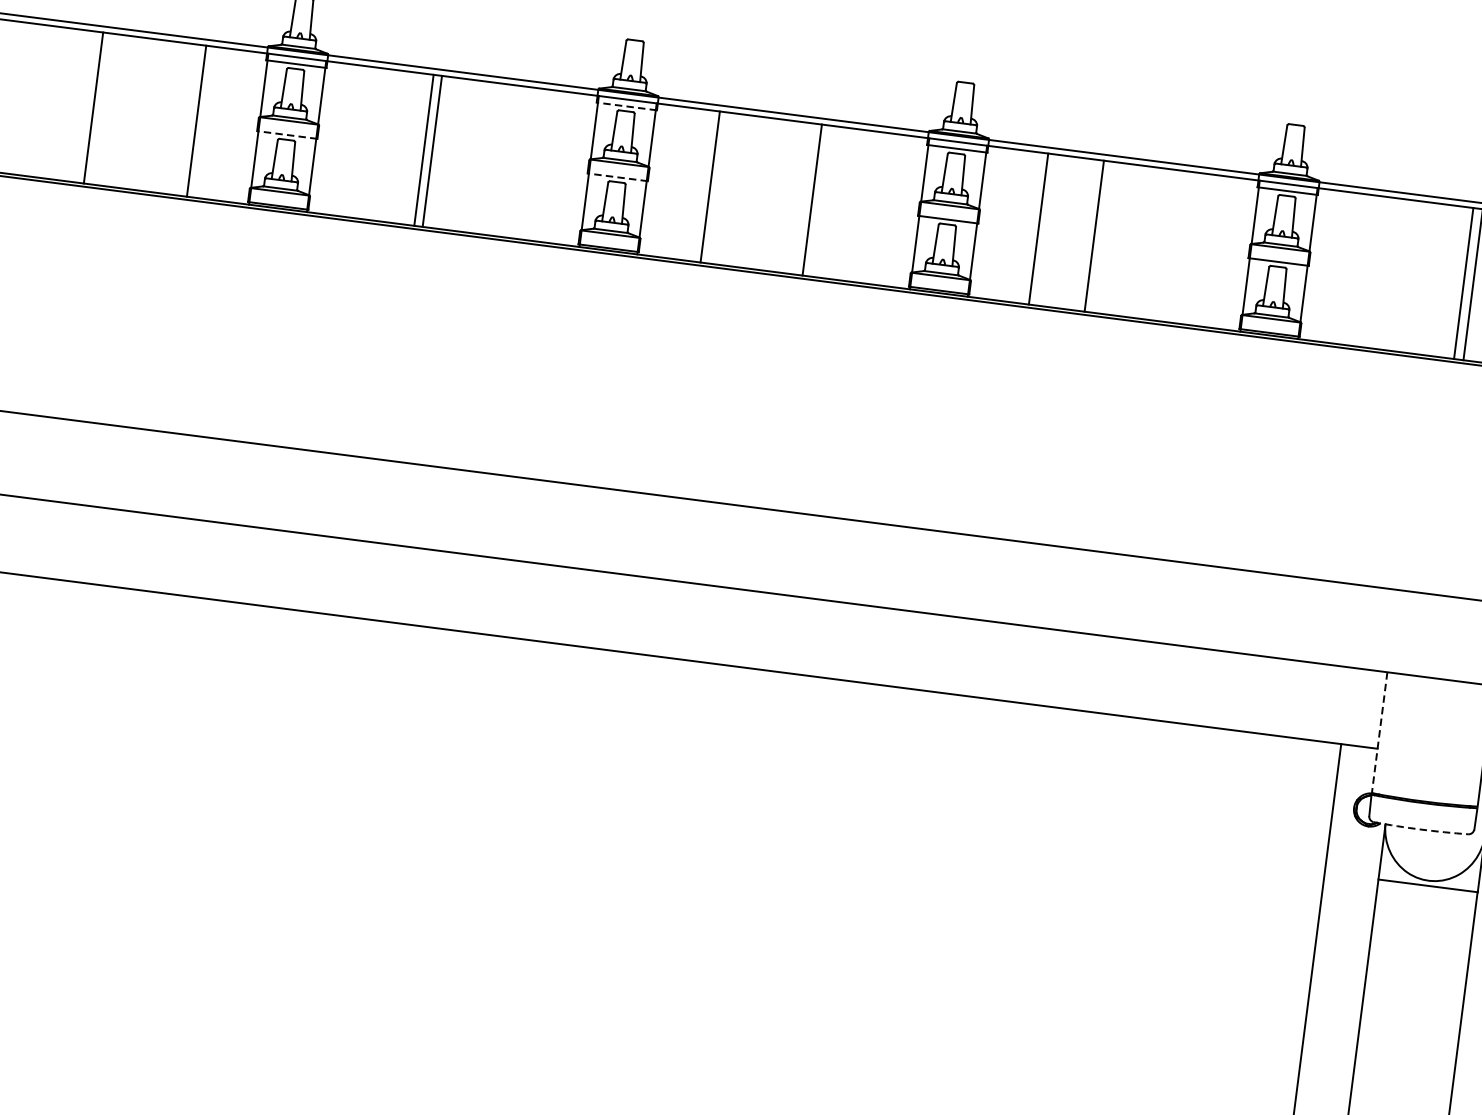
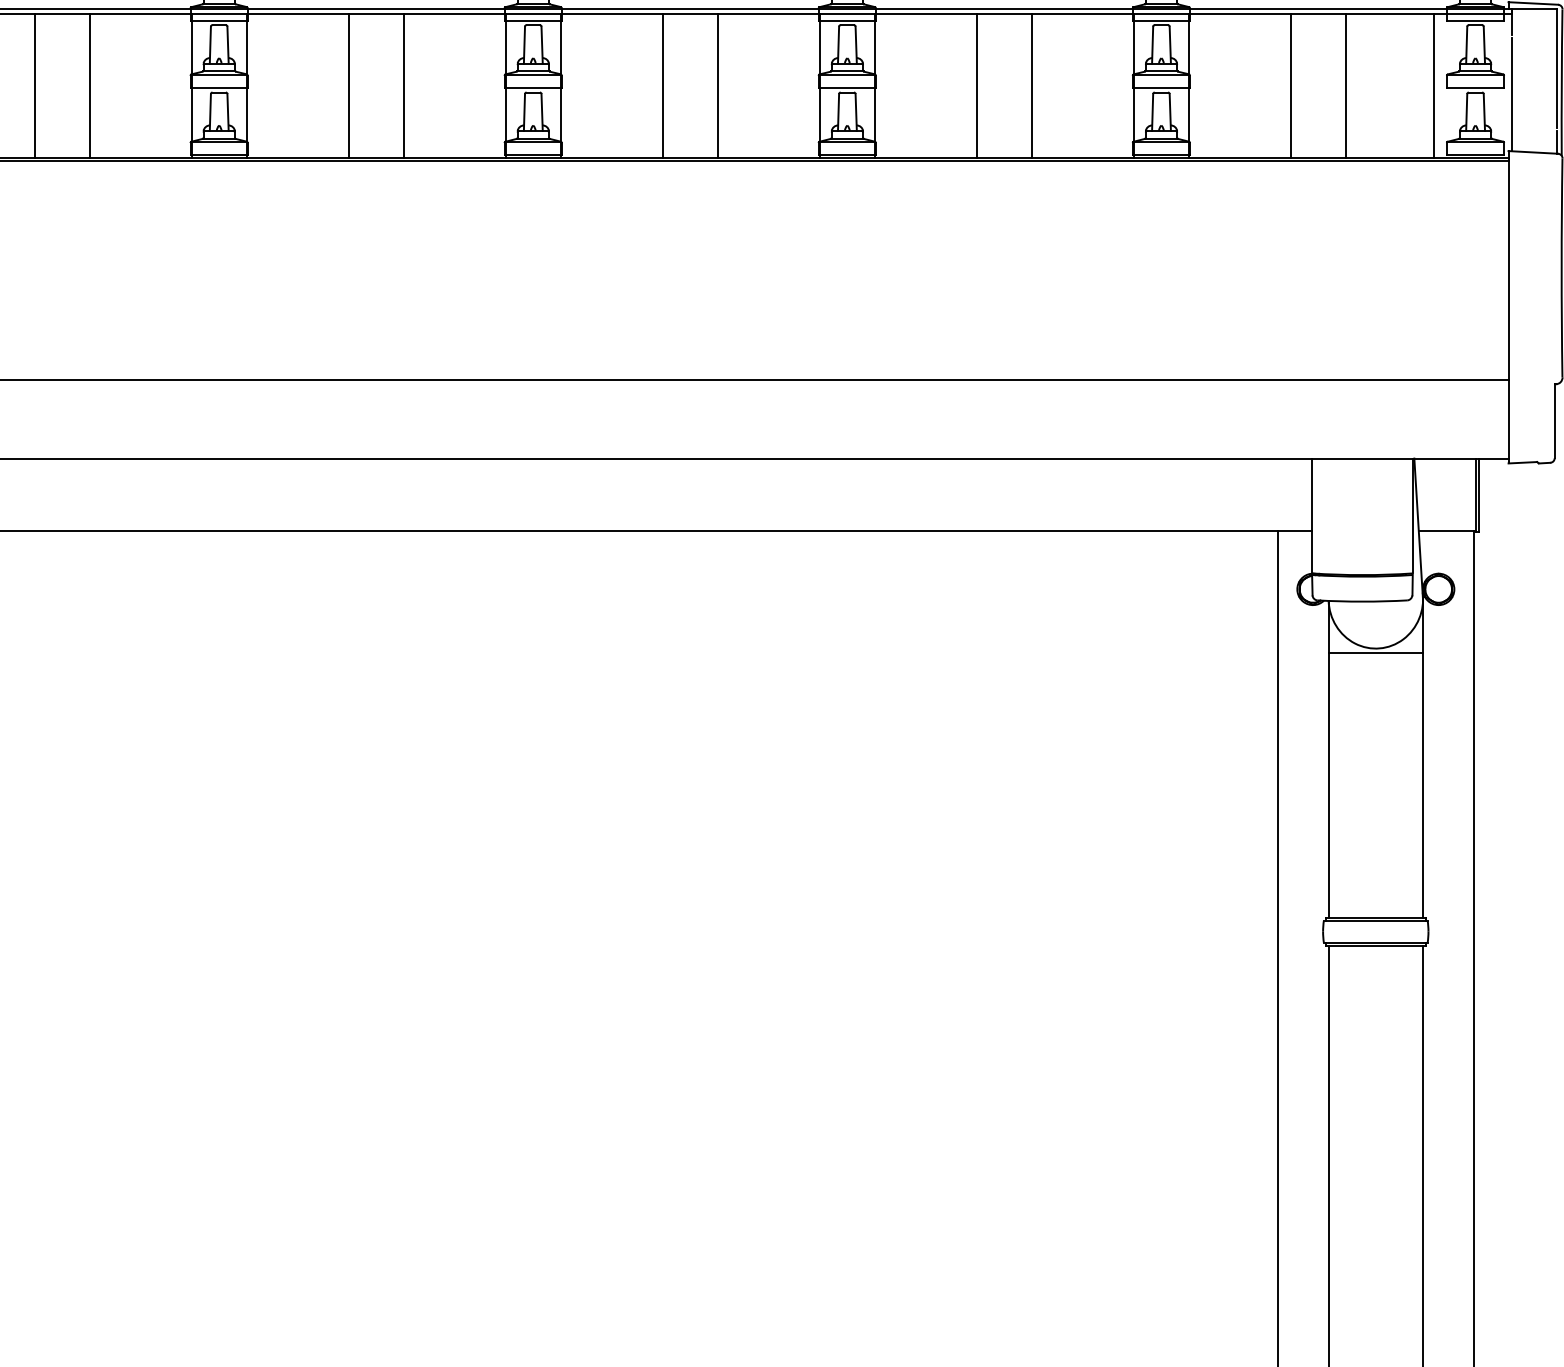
line: (627, 106) -> (533, 20), dashed -> solid
line: (196, 120) -> (89, 85), moved
line: (287, 134) -> (219, 87), dashed -> solid
line: (432, 150) -> (403, 85), moved
line: (618, 176) -> (533, 87), dashed -> solid
line: (709, 186) -> (662, 85), moved
line: (1038, 228) -> (976, 85), moved
line: (1093, 235) -> (1031, 85), moved
line: (1464, 283) -> (1291, 85), moved
line: (1379, 733) -> (1312, 516), dashed -> solid
arc: (1420, 829) -> (1362, 601), dashed -> solid

